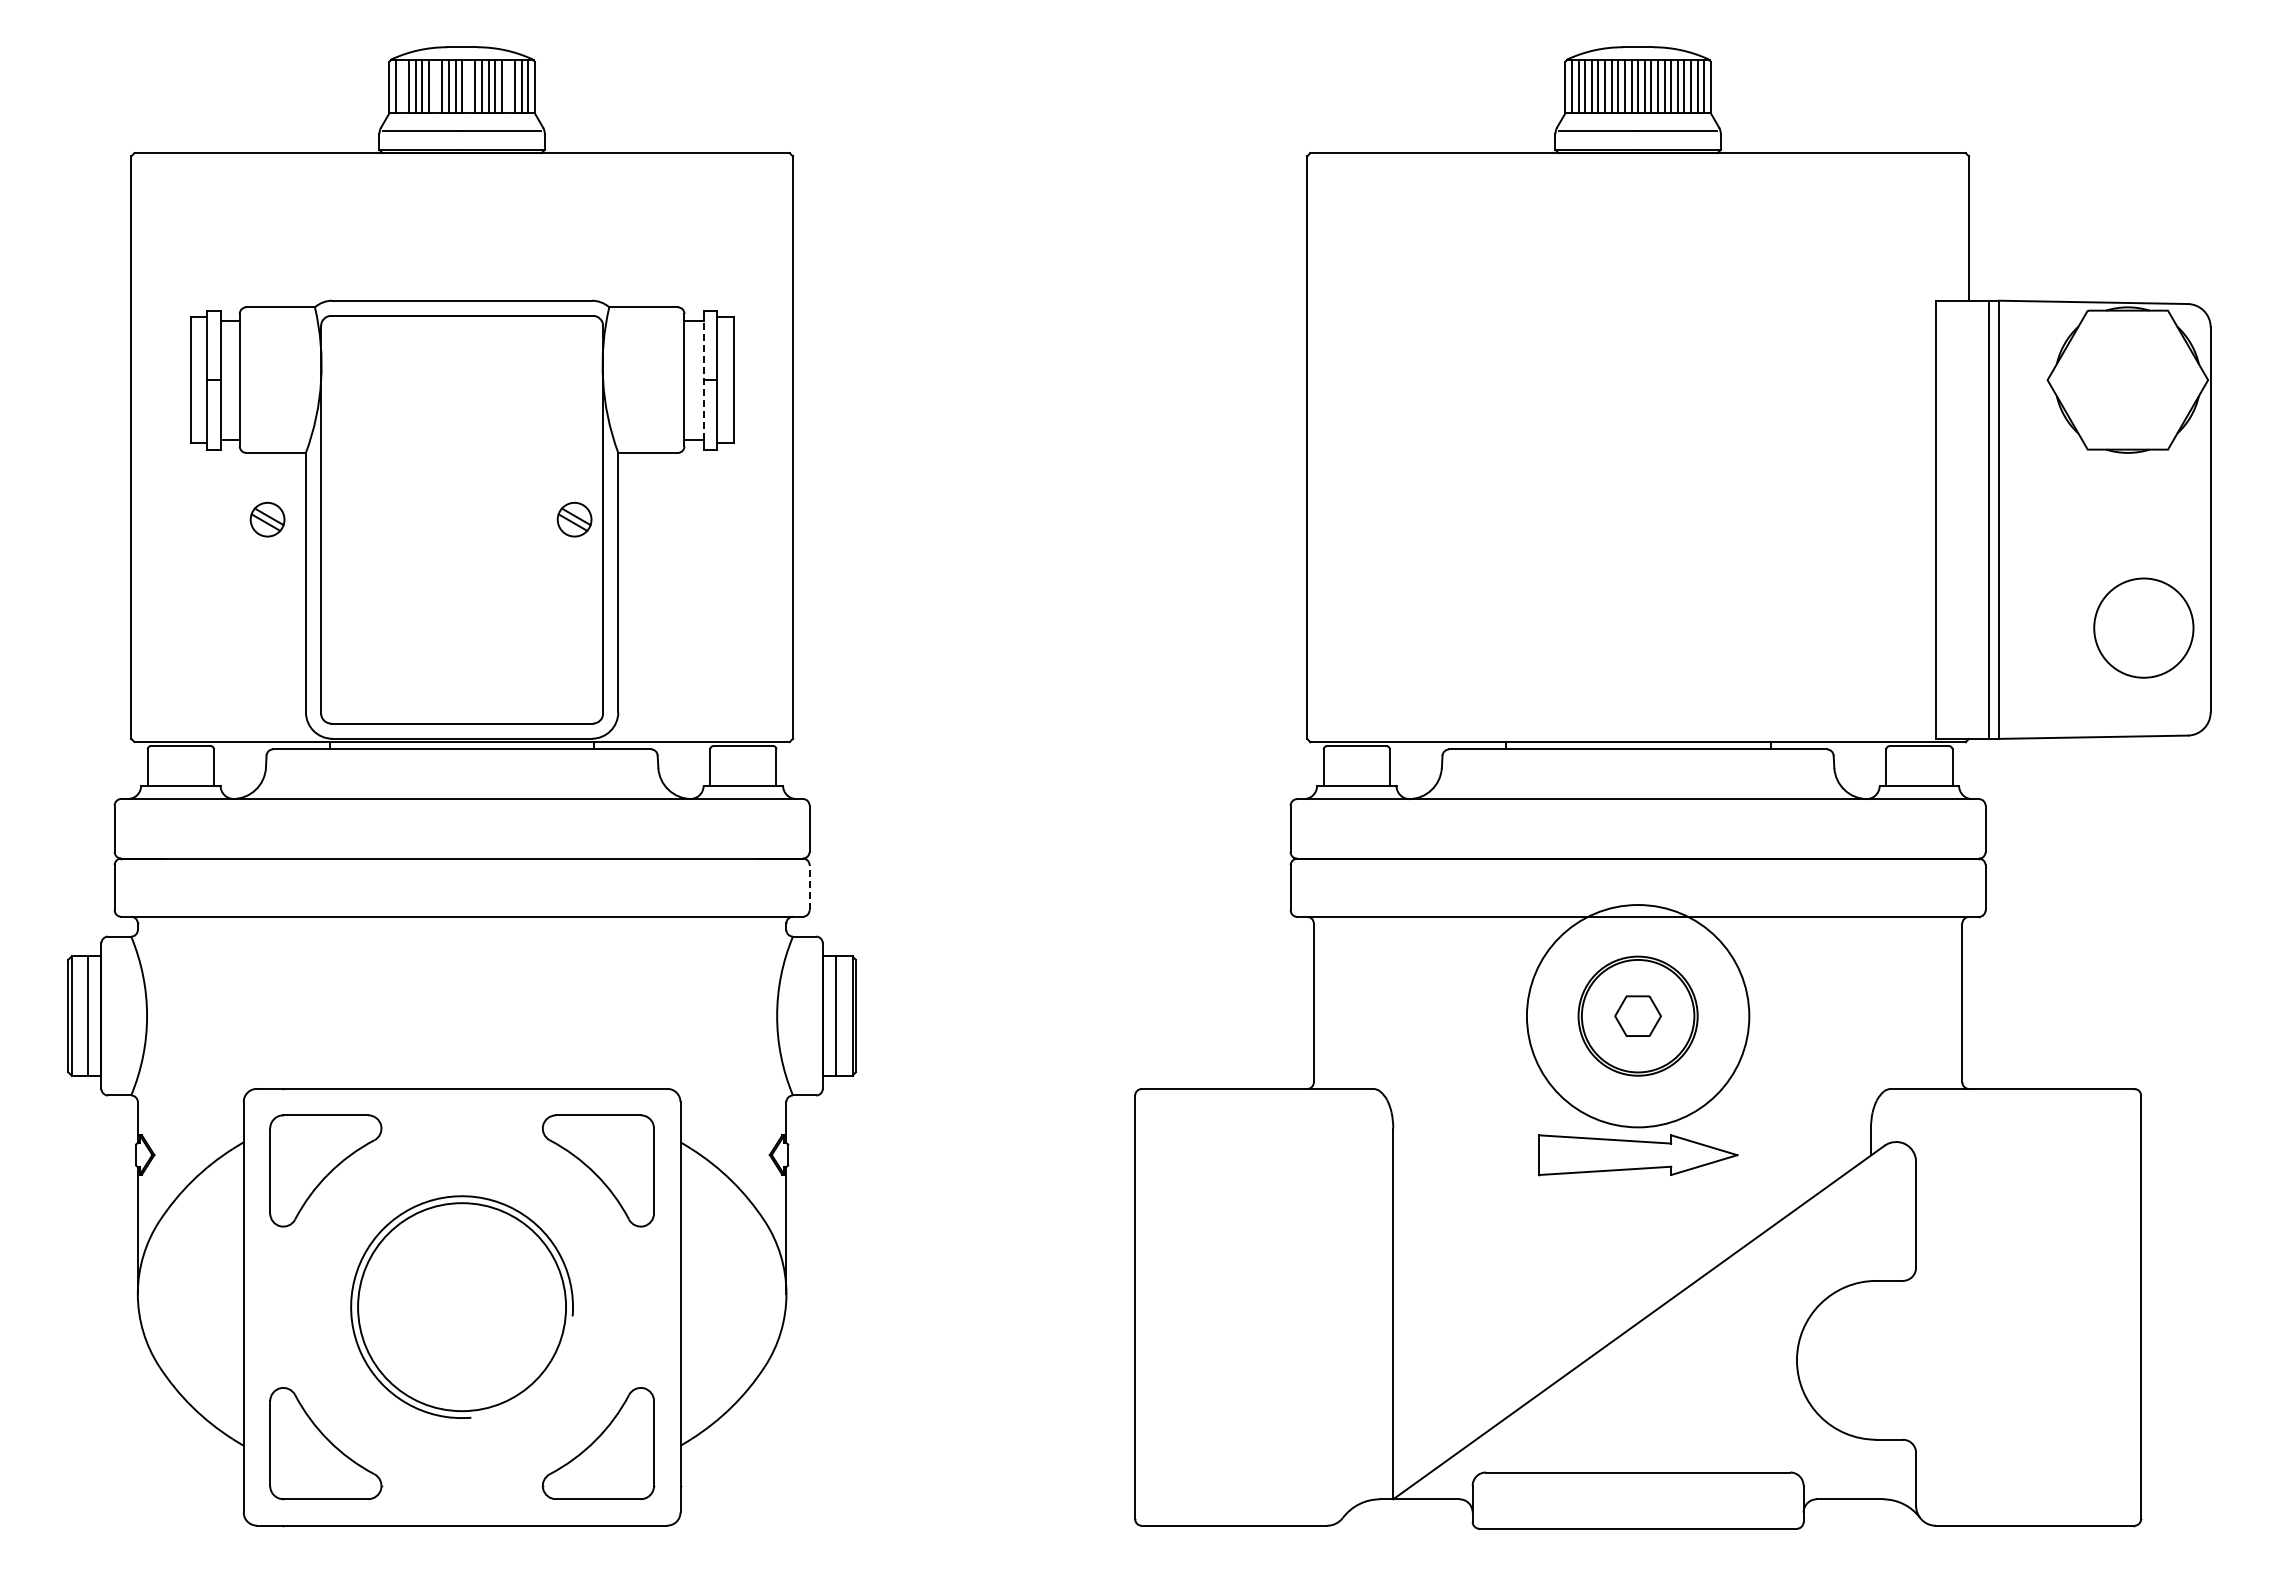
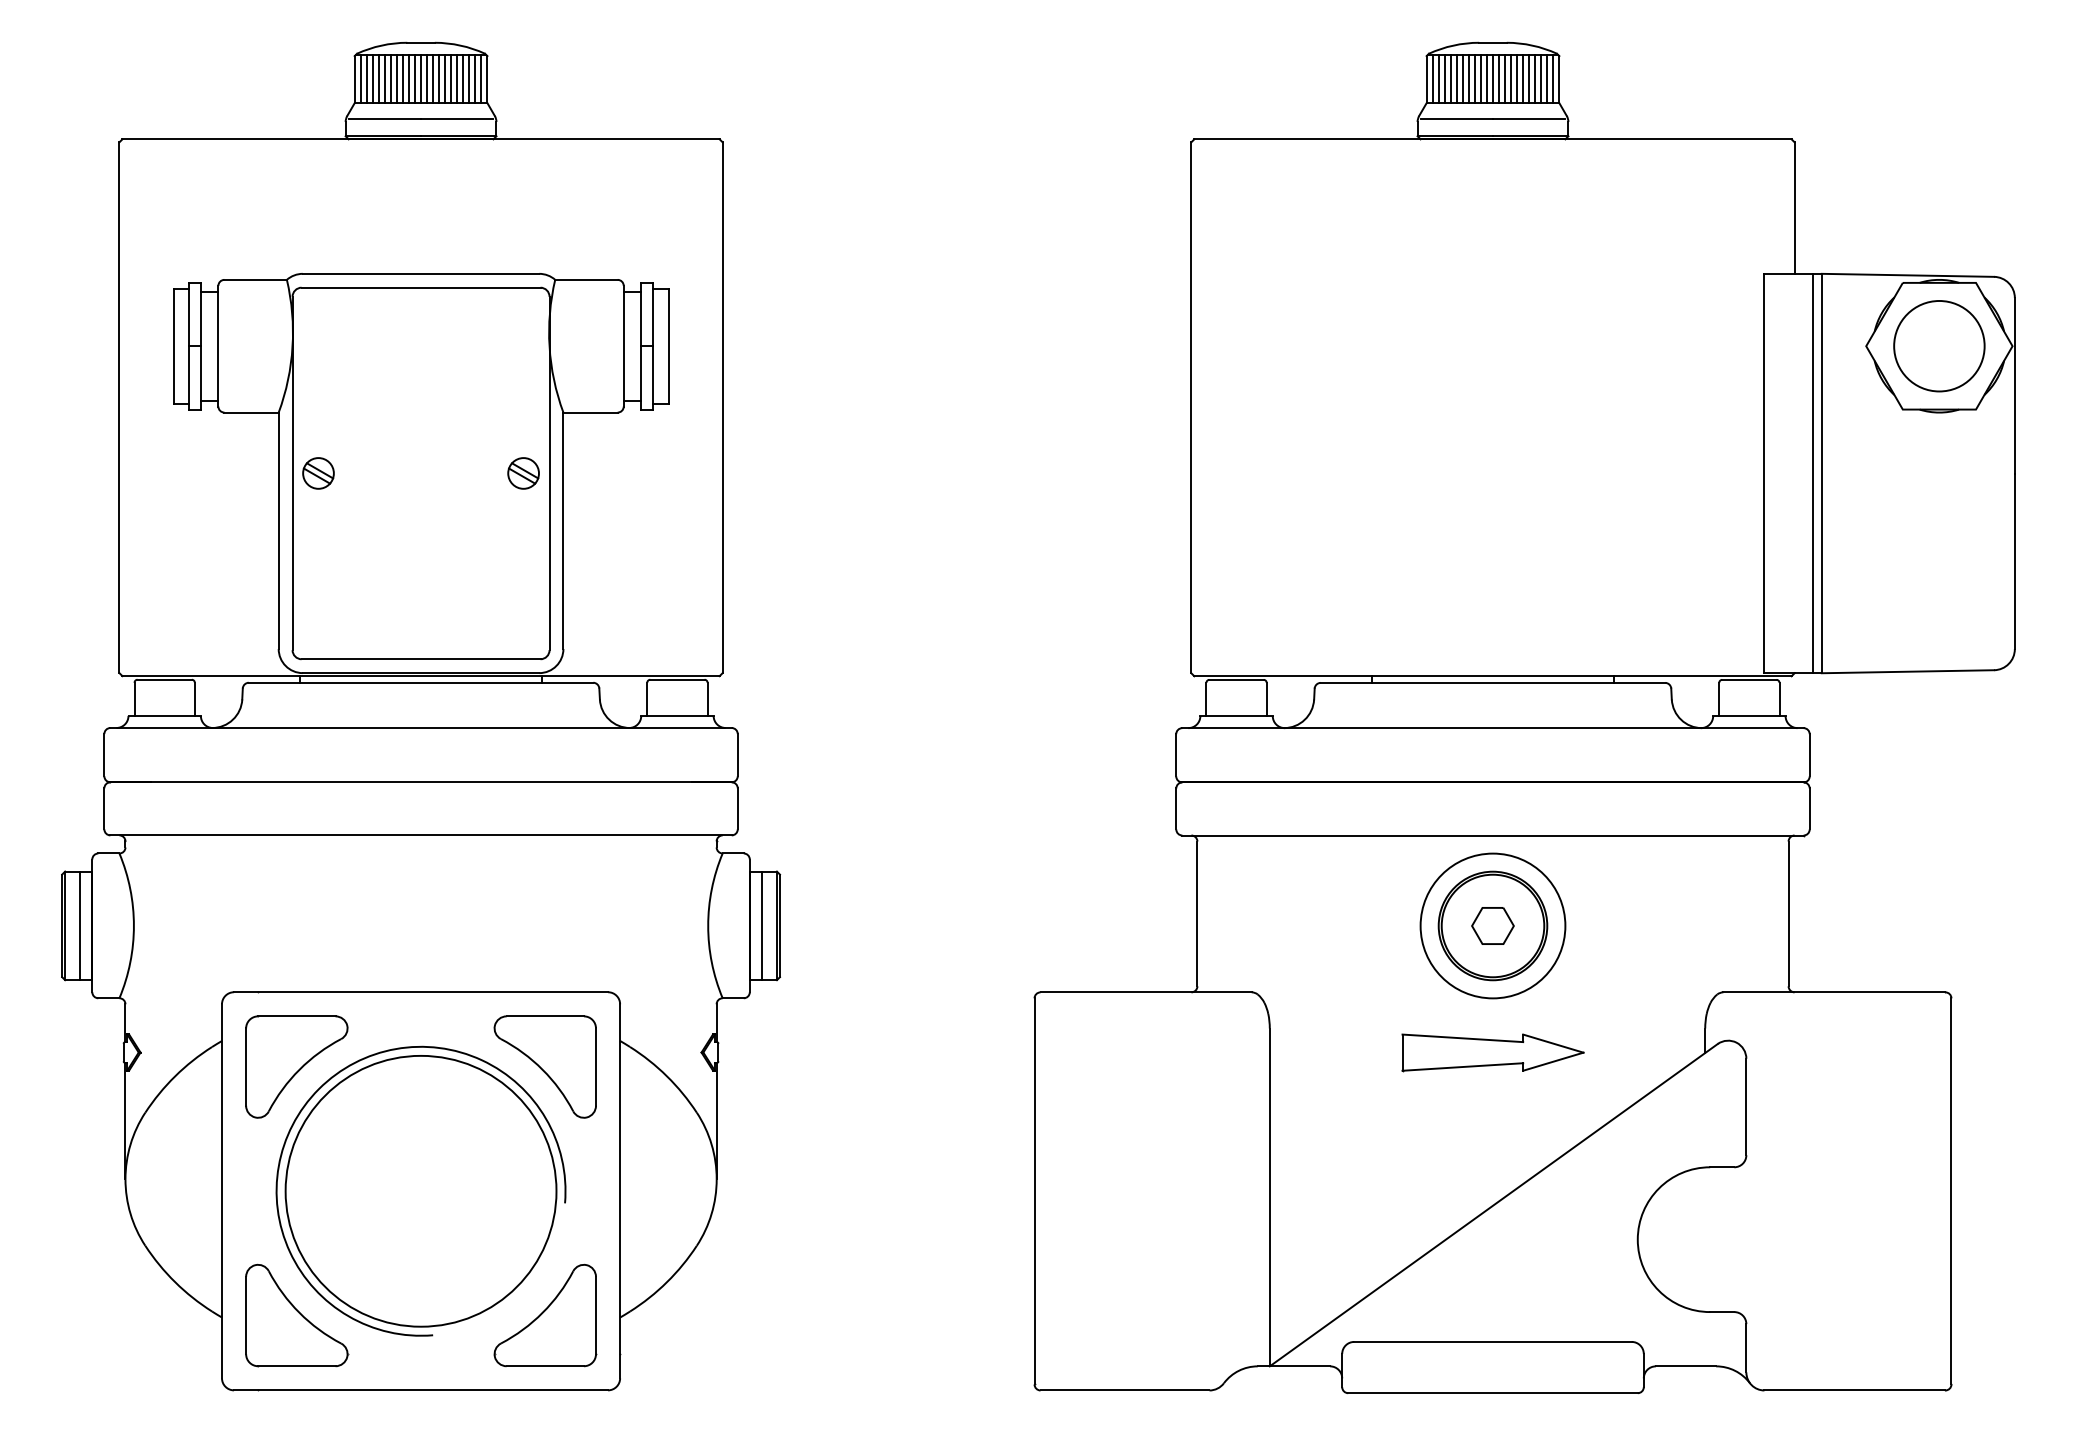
line: (402, 86) -> (366, 78), added
line: (435, 86) -> (396, 78), added
line: (468, 86) -> (426, 78), added
line: (508, 86) -> (463, 78), added
line: (703, 380) -> (641, 346), dashed -> solid
part: (267, 519) -> (318, 473), moved
circle: (2143, 627) -> (1939, 345), moved
line: (809, 887) -> (737, 808), dashed -> solid
circle: (1637, 1015) -> (1492, 925), size x0.71
part: (461, 1306) -> (420, 1190), size x1.43

